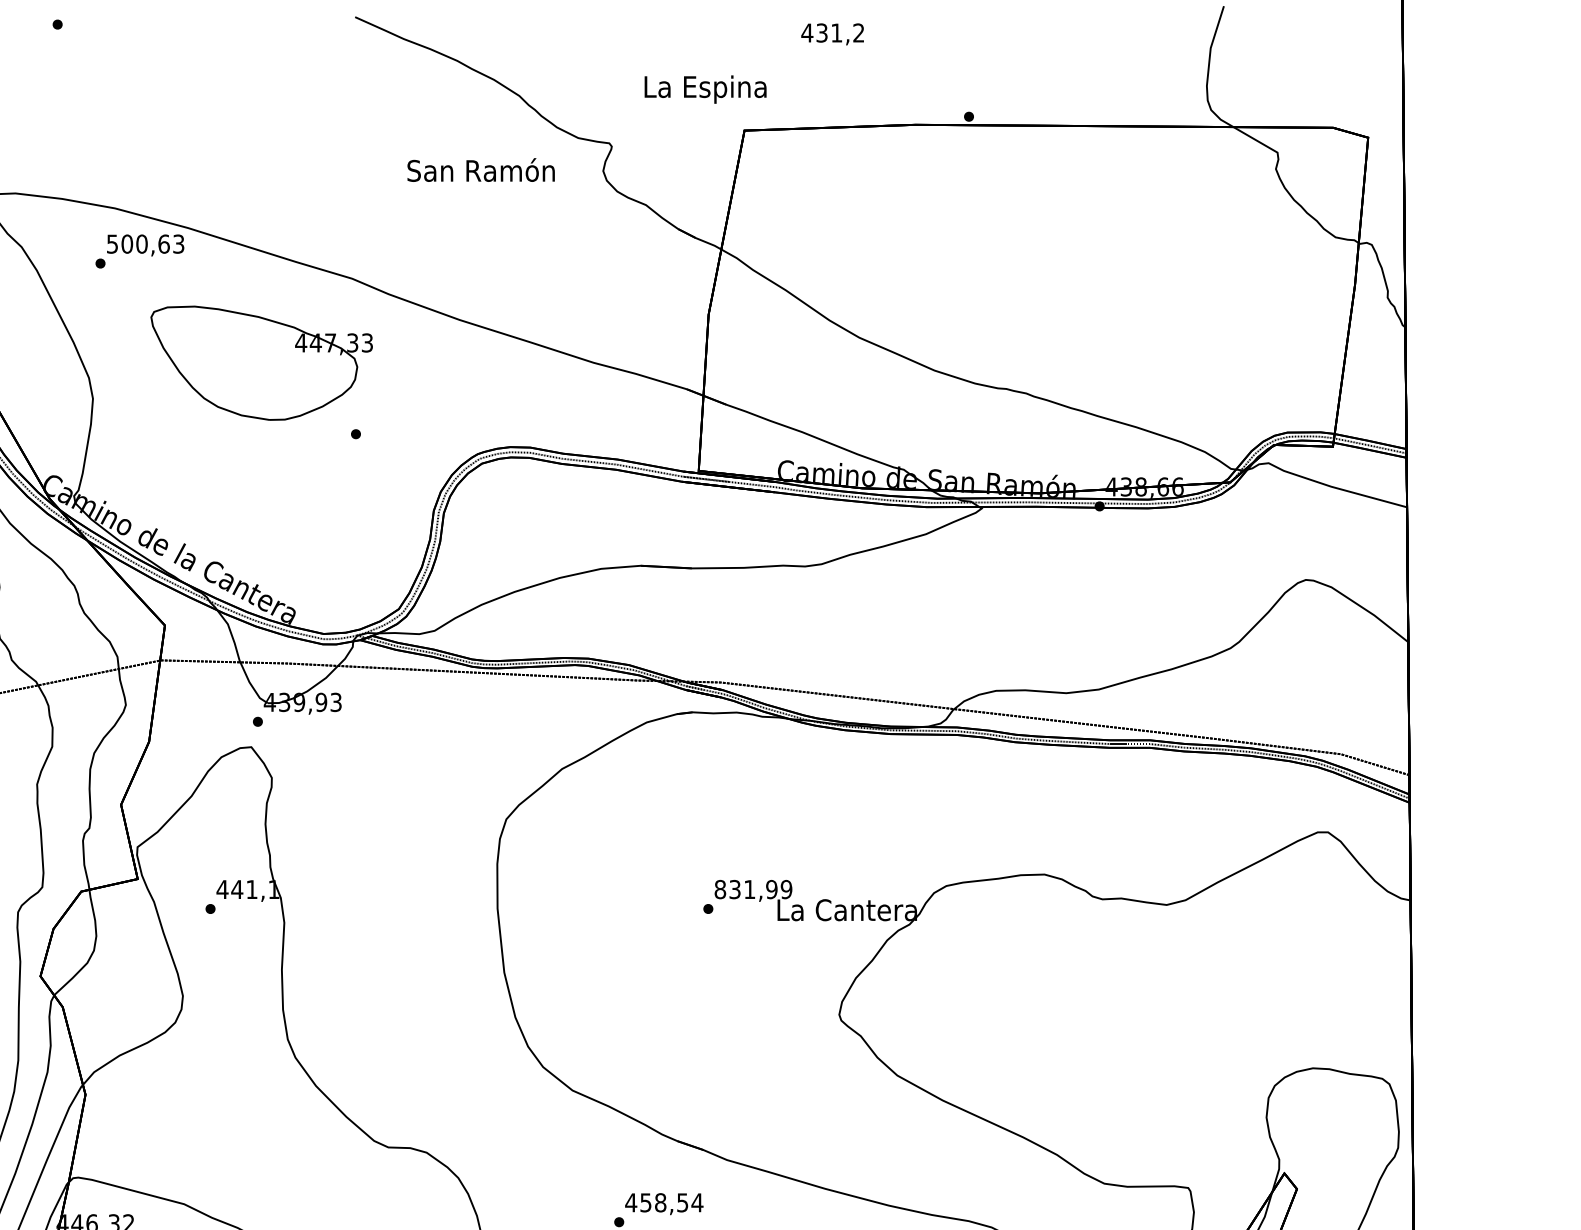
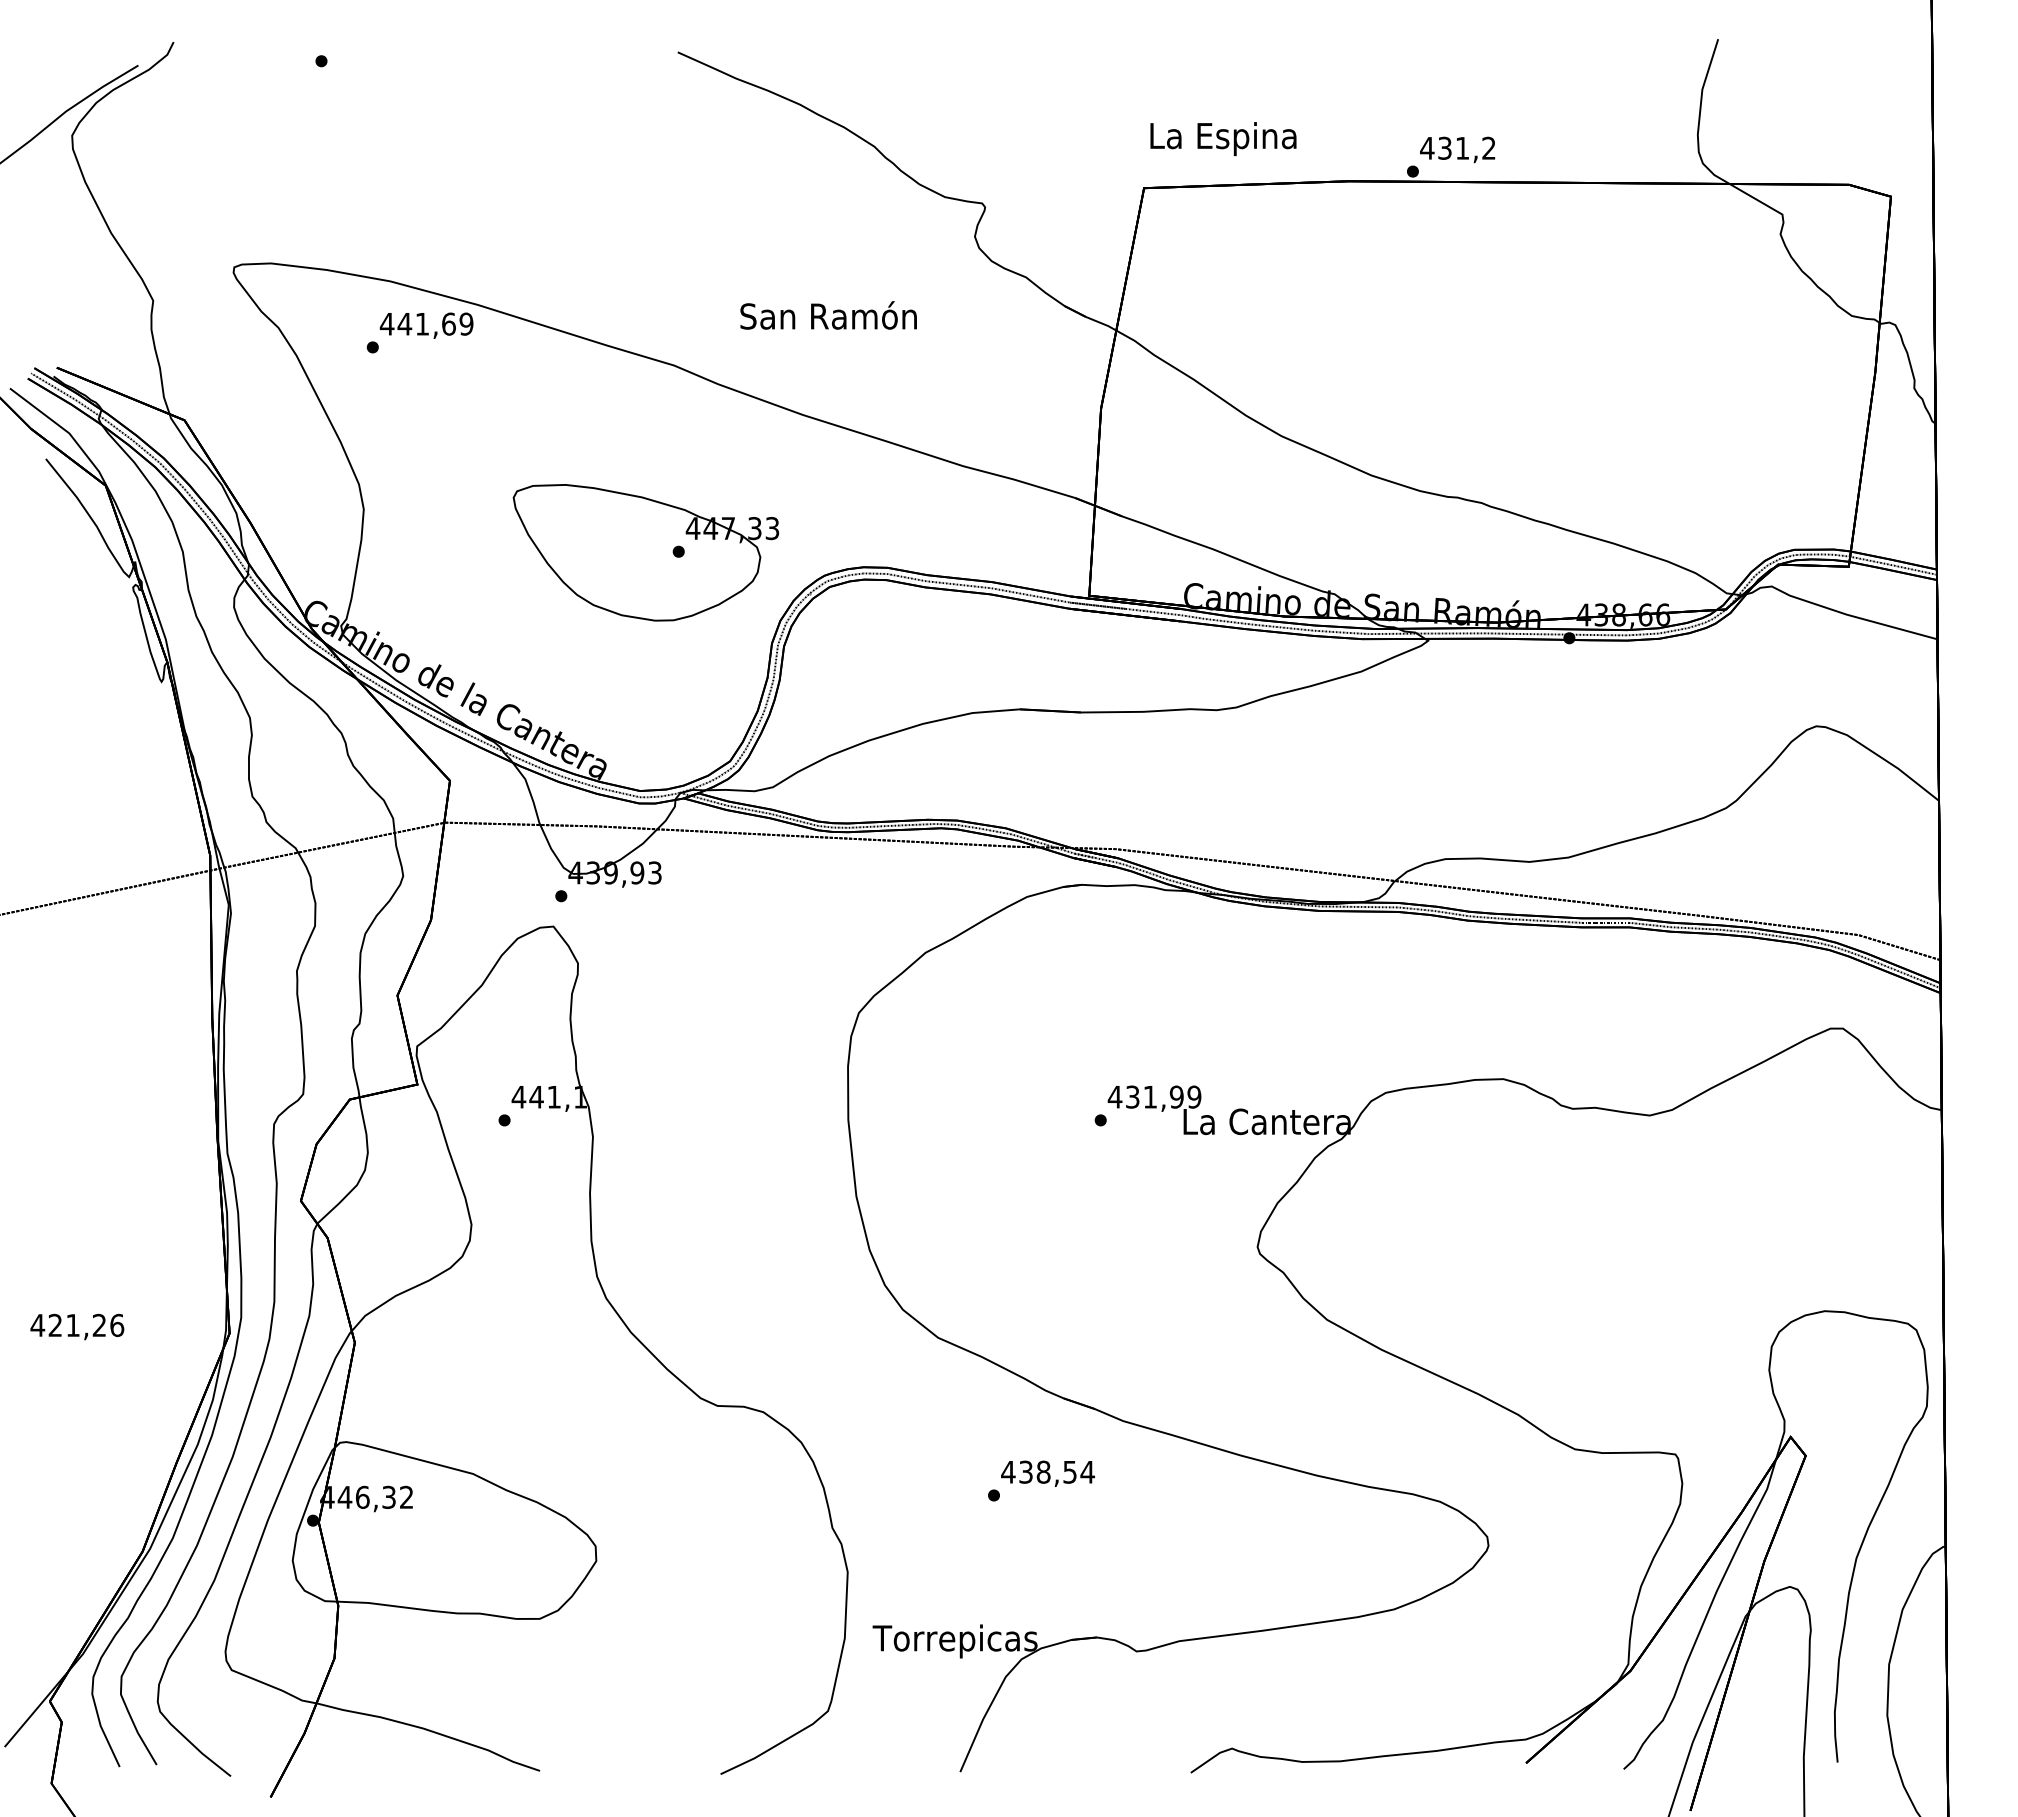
text: (832, 34) -> (1457, 149), moved
text: (705, 89) -> (1223, 139), moved
text: (481, 170) -> (828, 315), moved
text: (145, 243) -> (426, 323), 500,63 -> 441,69
part: (261, 363) -> (645, 552), moved
text: (719, 889) -> (1114, 1096), 831,99 -> 431,99
text: (646, 1202) -> (1026, 1471), 458,54 -> 438,54

